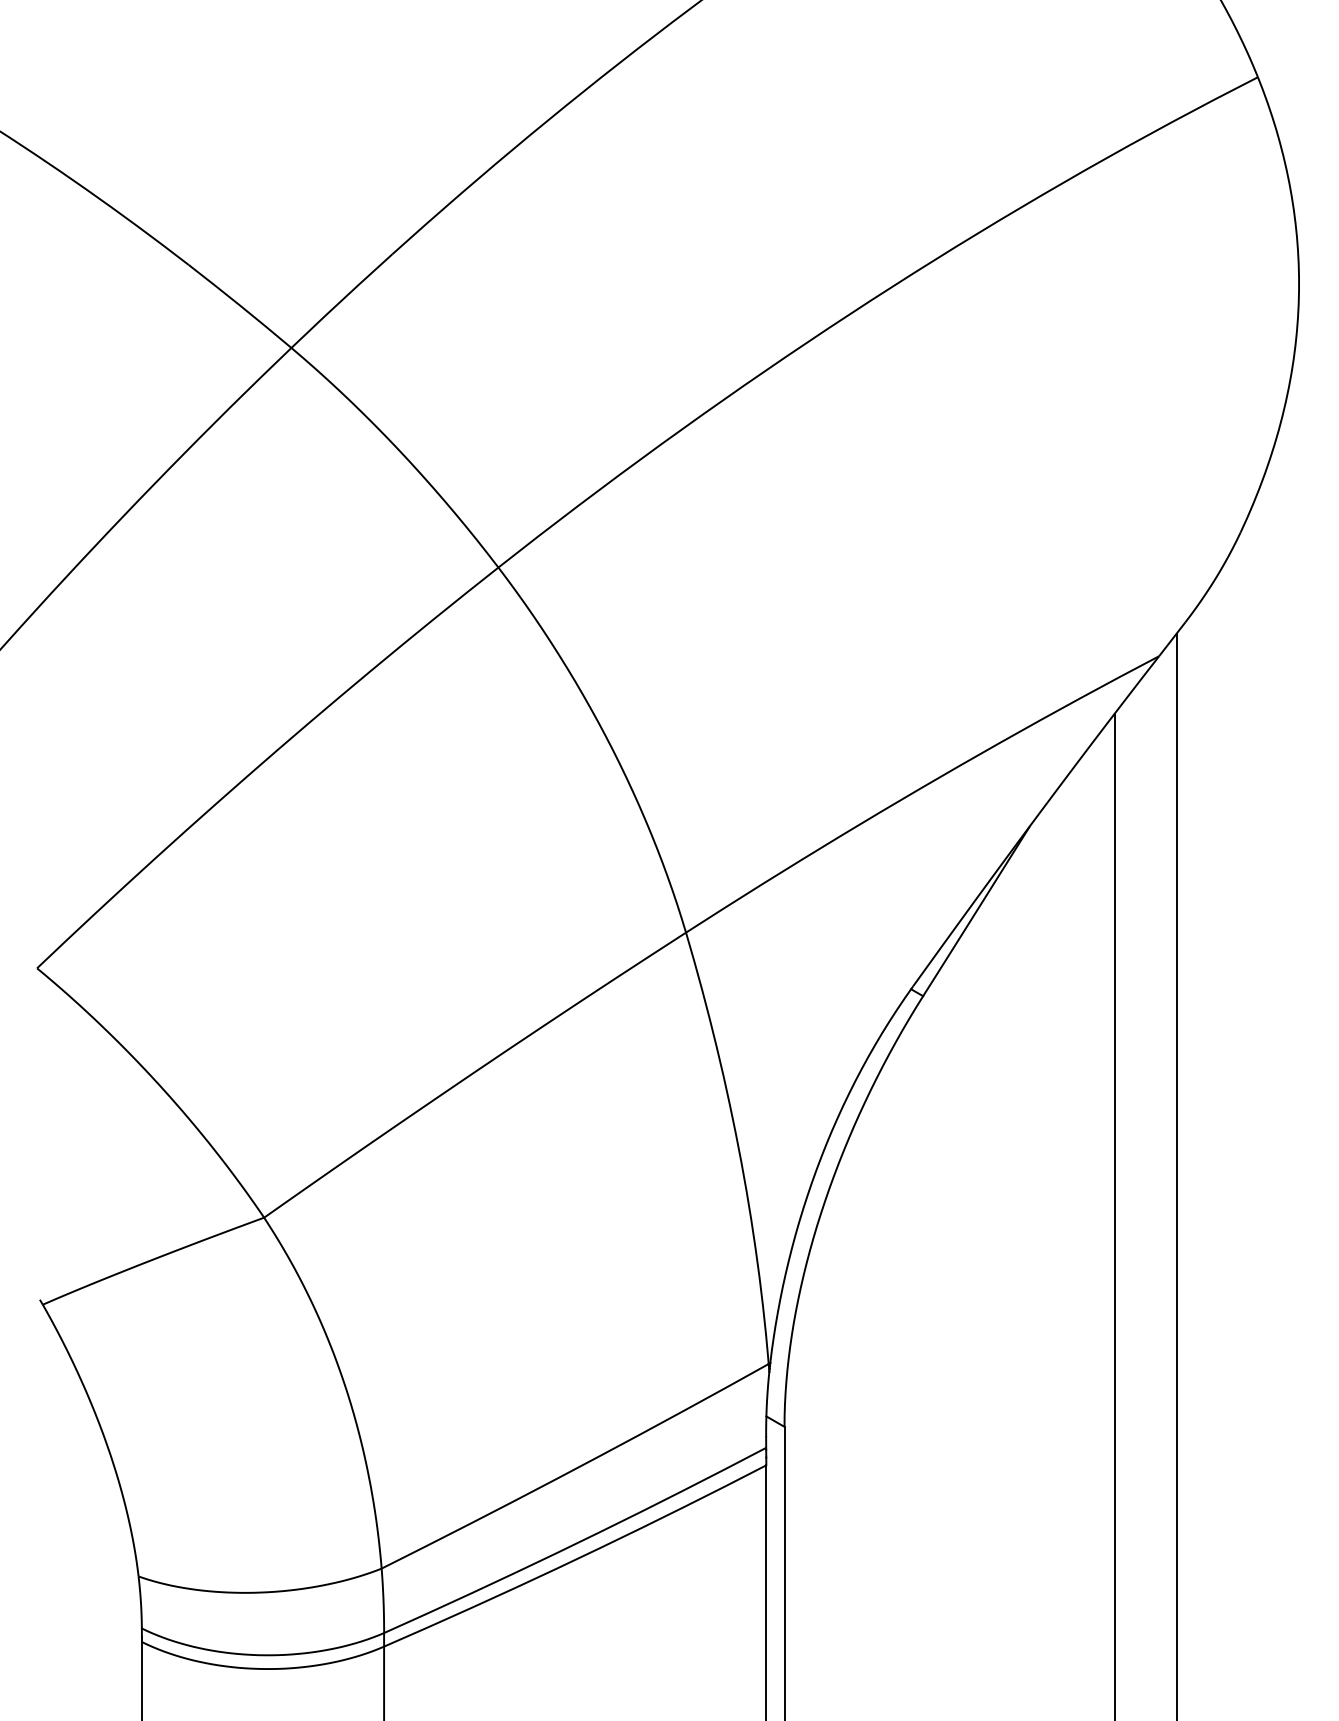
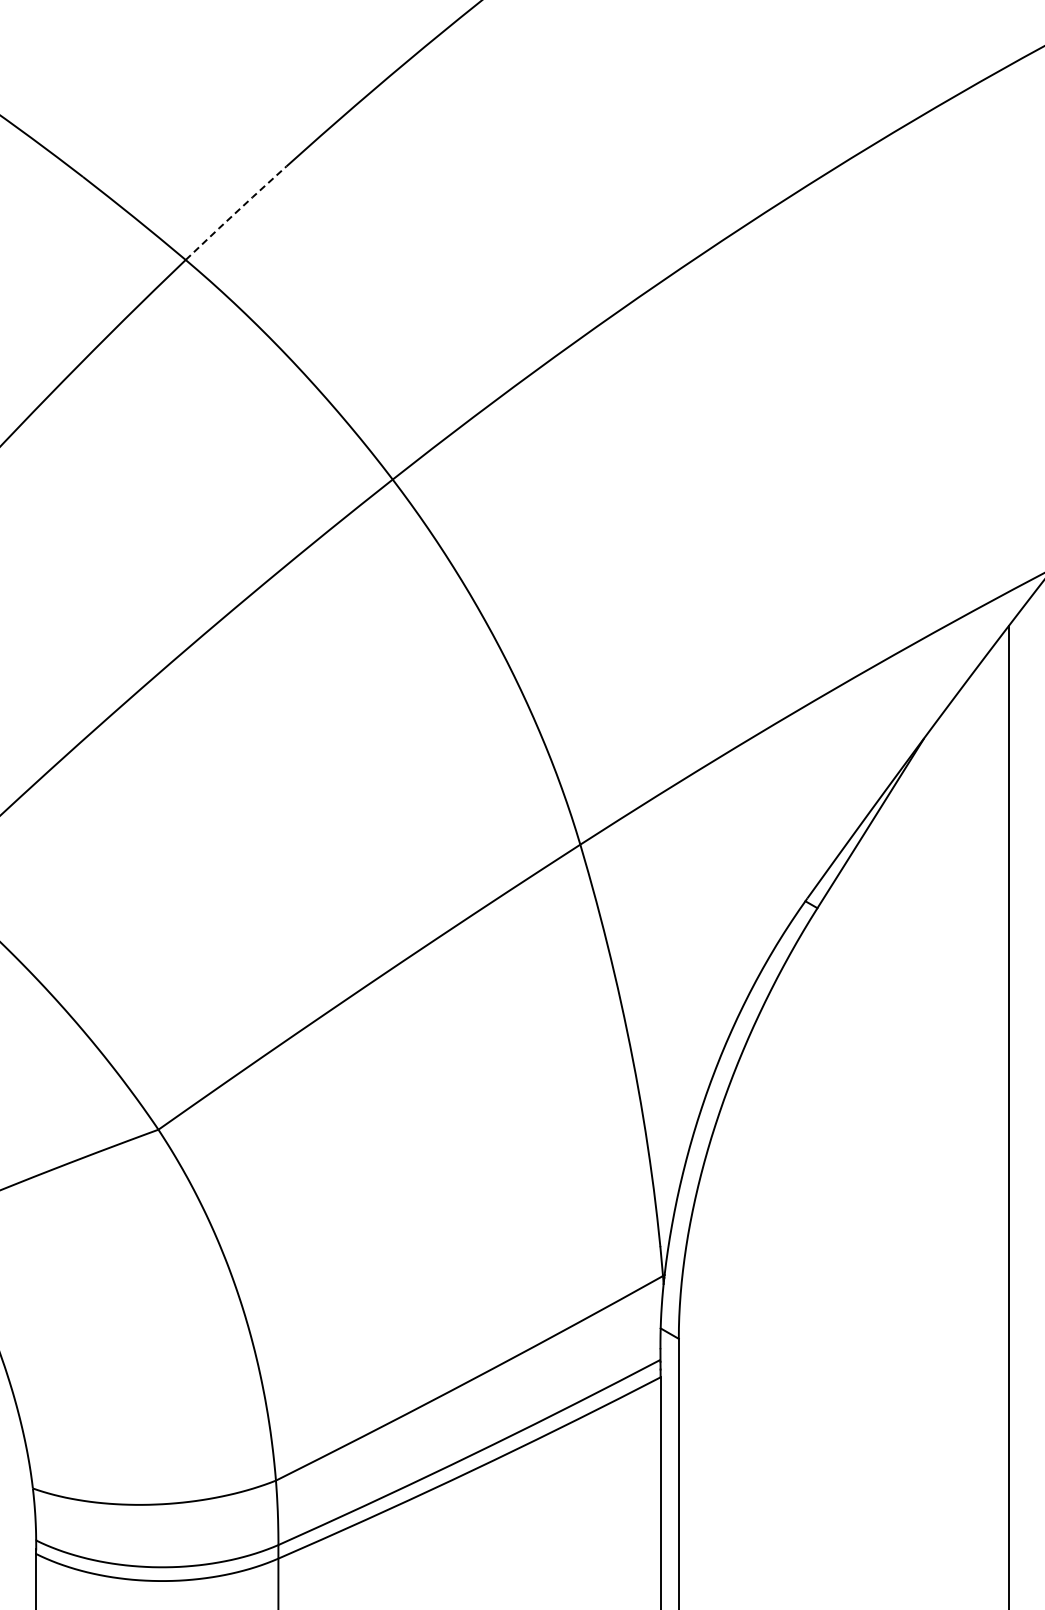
line: (341, 300) -> (235, 212), solid -> dashed

